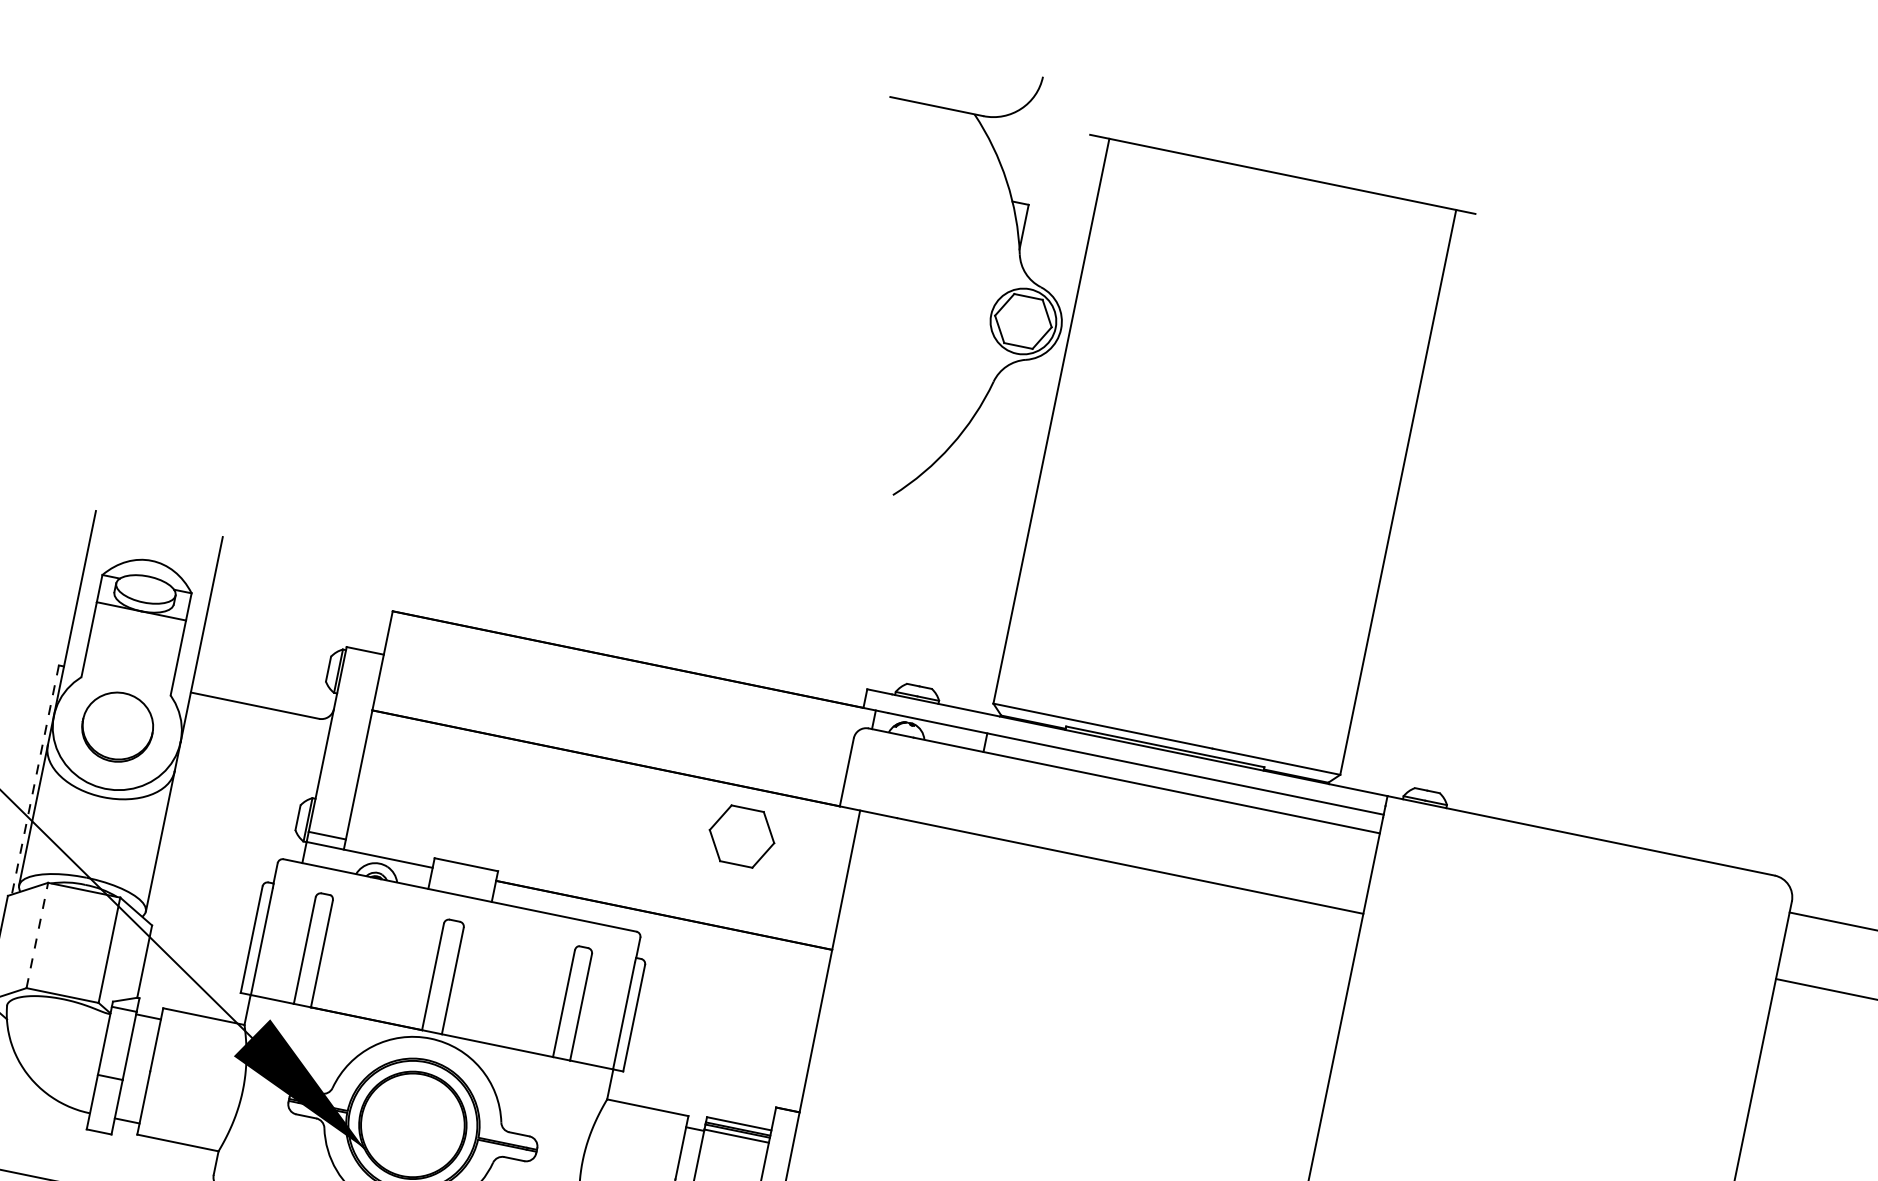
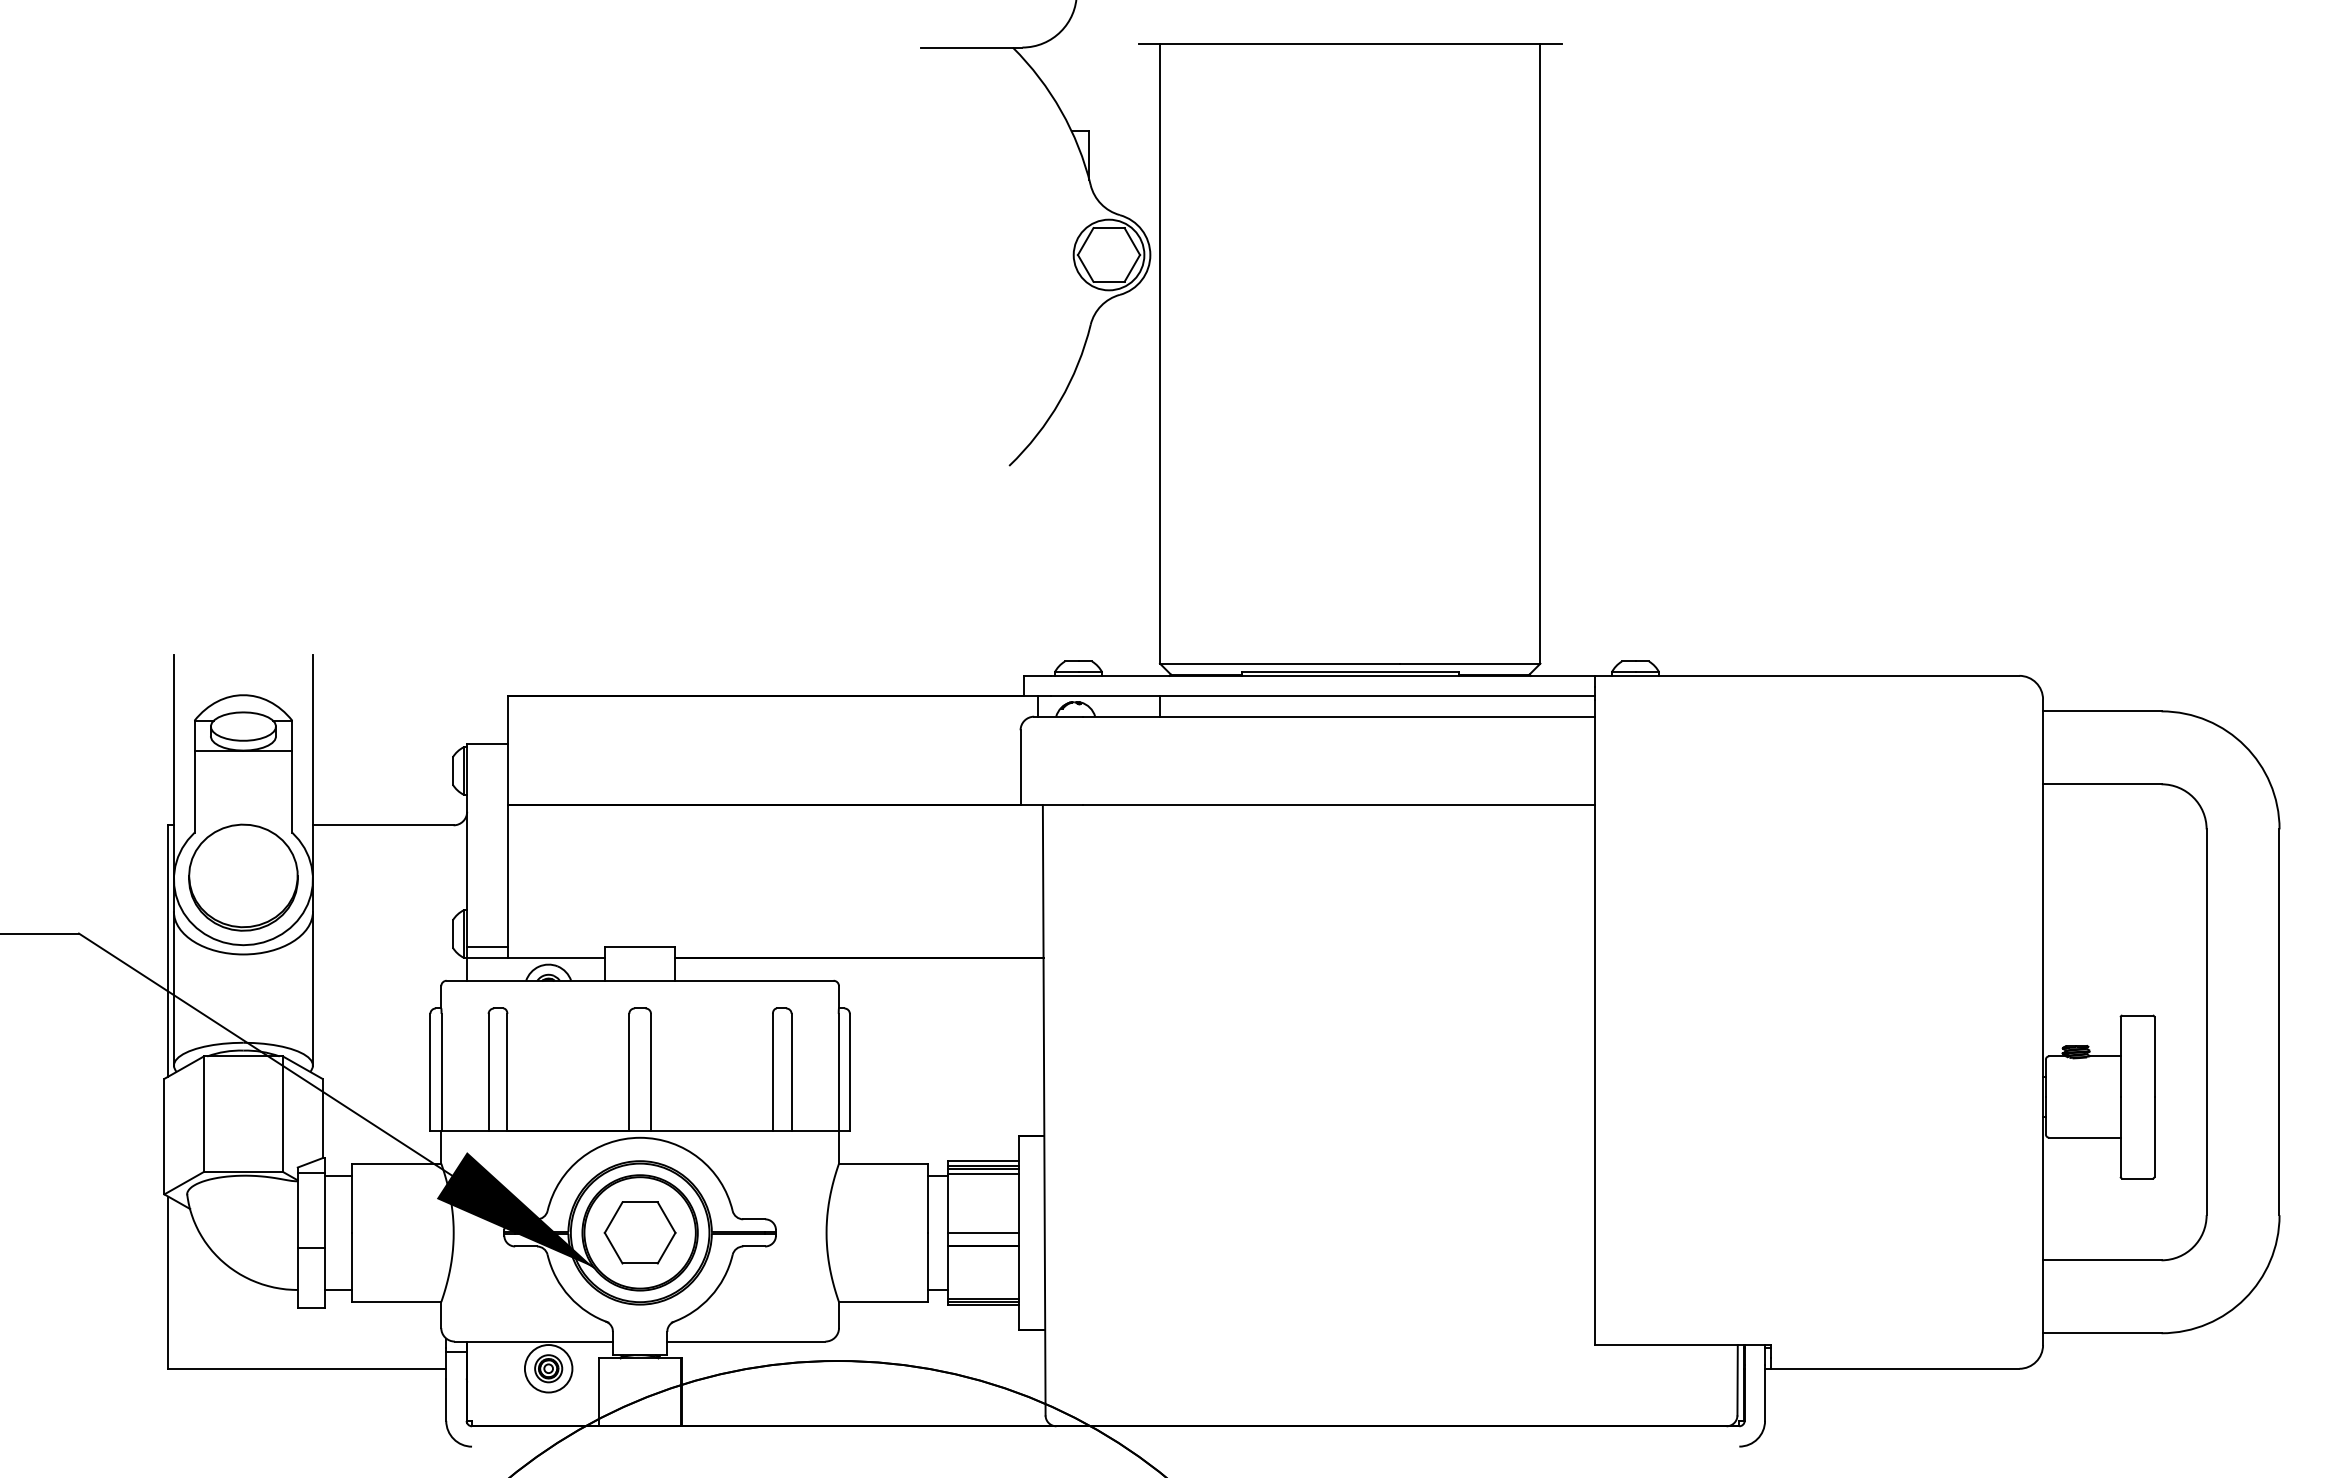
part: (117, 727) -> (243, 877), size x1.43
line: (35, 780) -> (168, 951), dashed -> solid
part: (741, 836) -> (639, 1232), moved
line: (36, 935) -> (203, 1114), dashed -> solid

